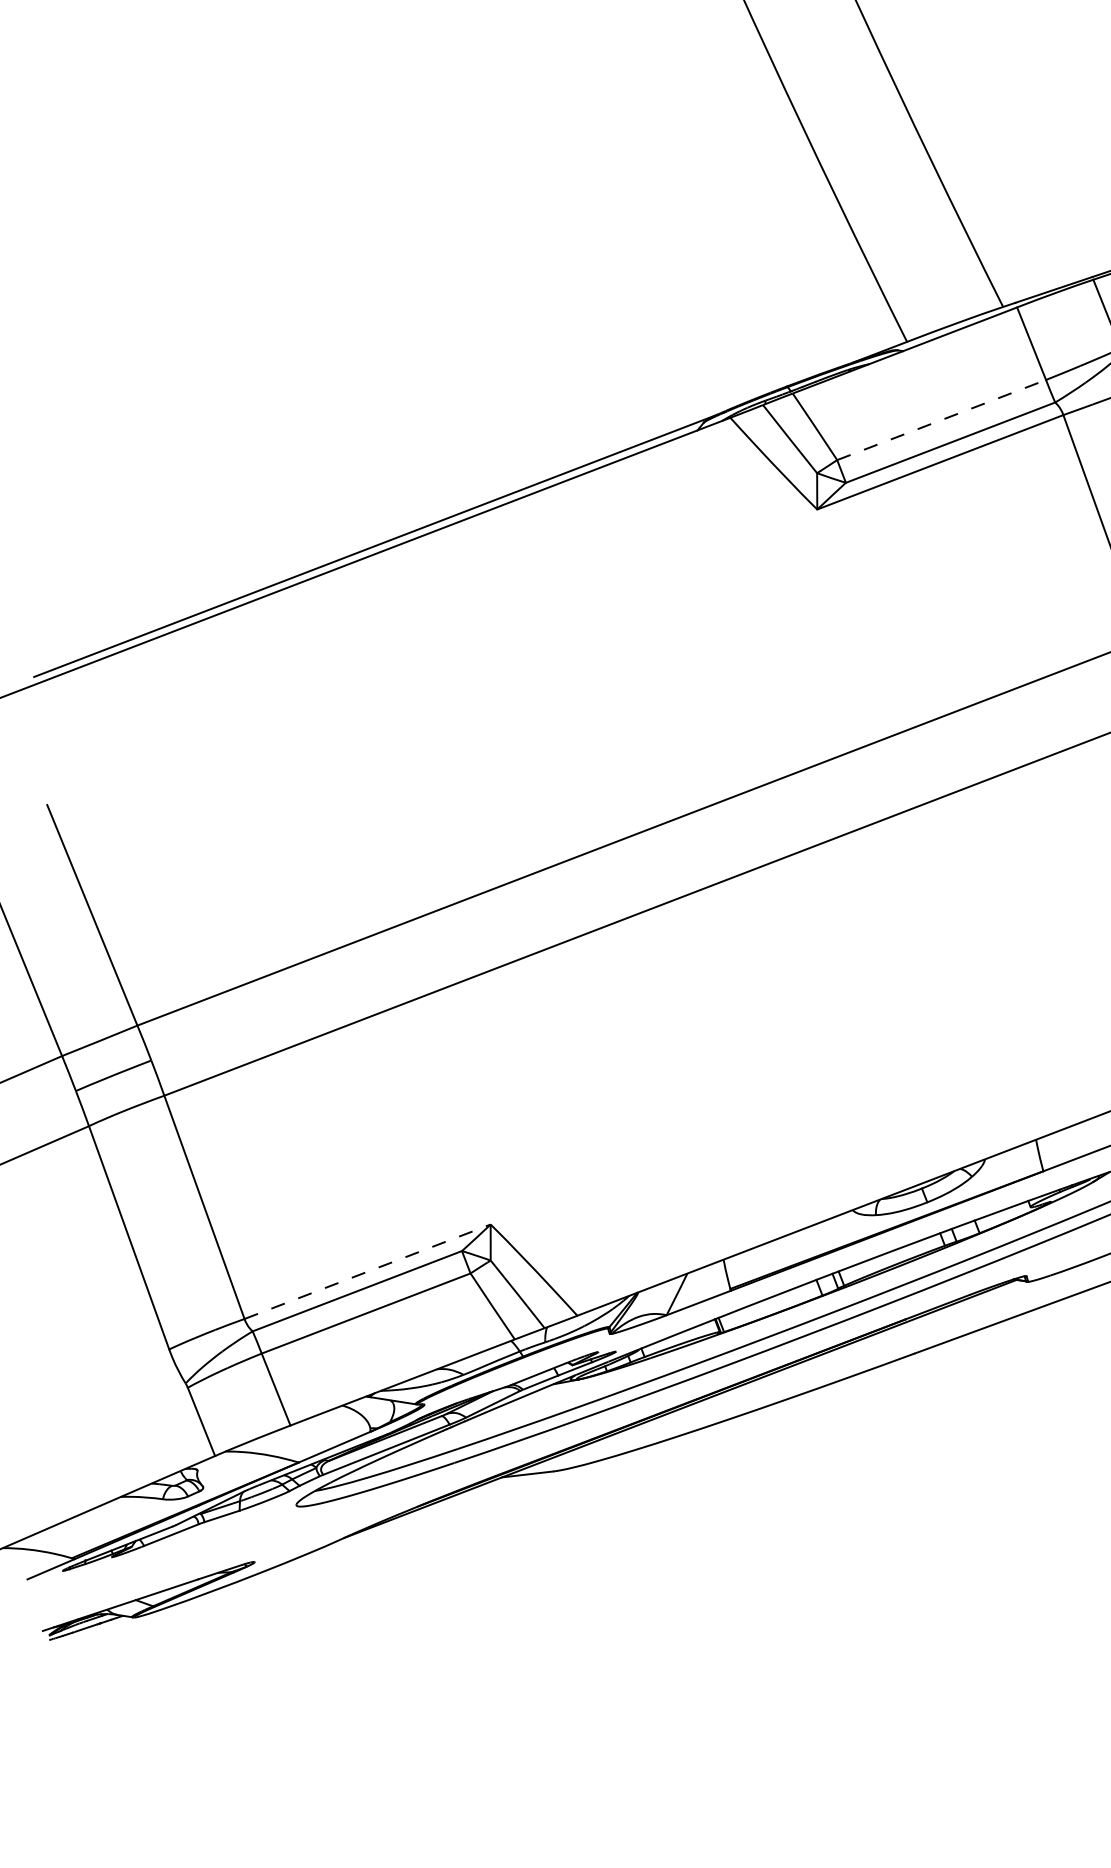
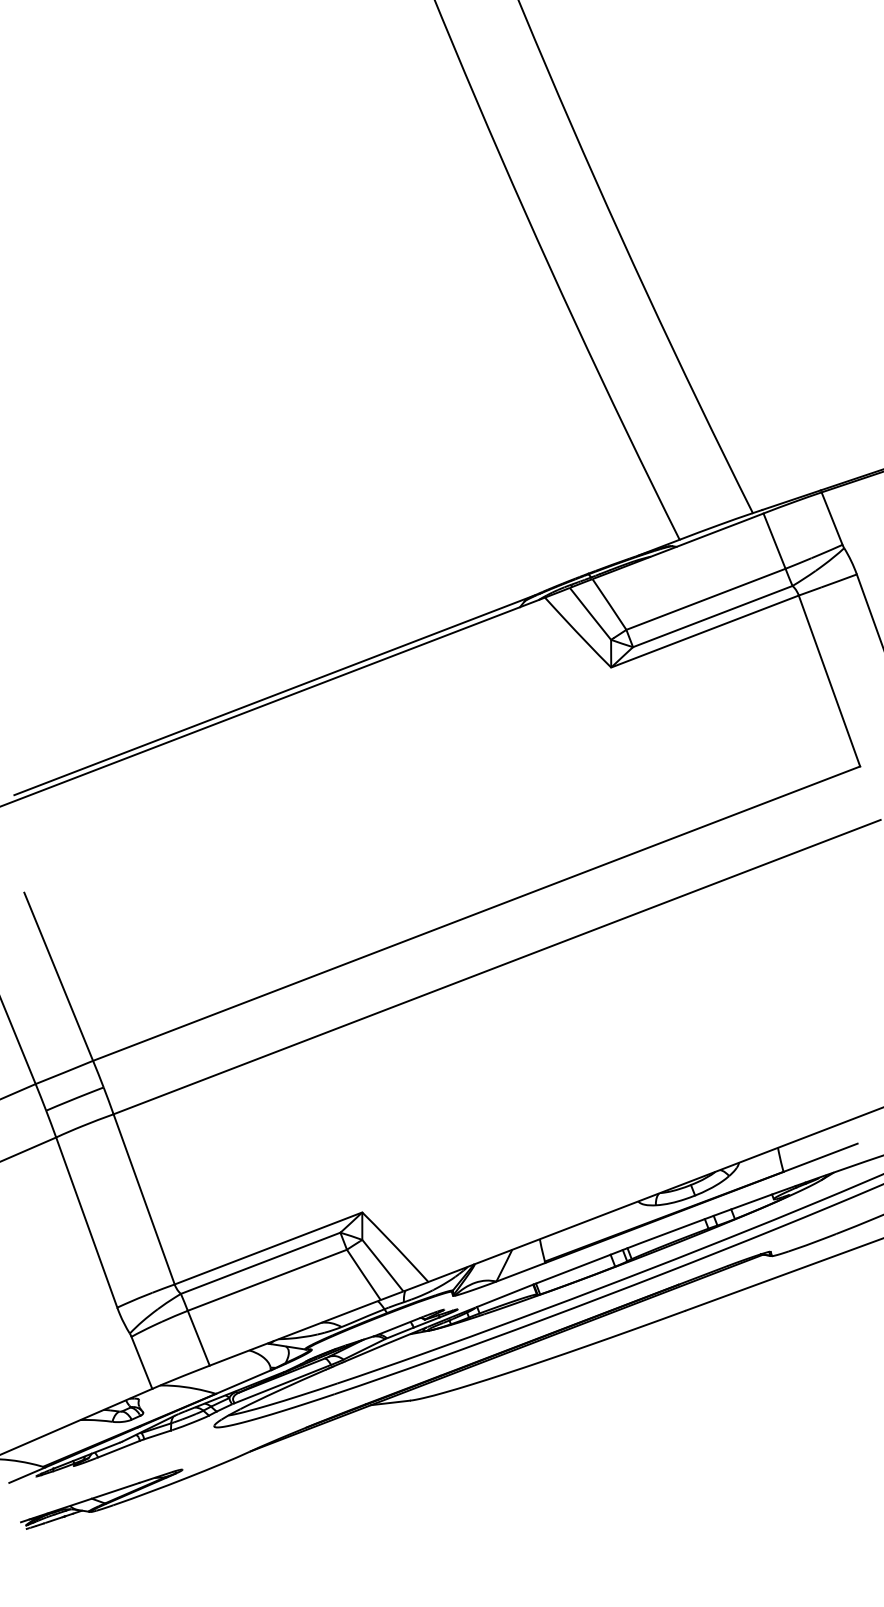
line: (942, 420) -> (706, 599), dashed -> solid
line: (367, 1271) -> (268, 1248), dashed -> solid

